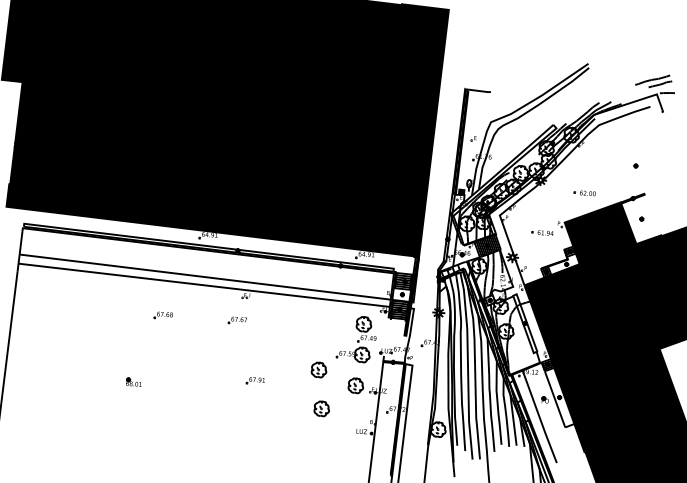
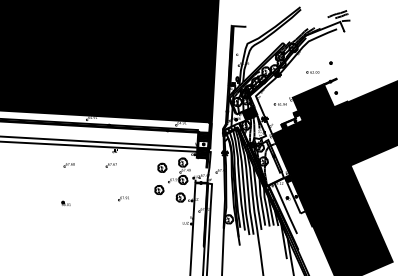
line: (583, 191) -> (312, 71), moved
part: (132, 380) -> (65, 202), moved
part: (322, 408) -> (162, 167), moved

